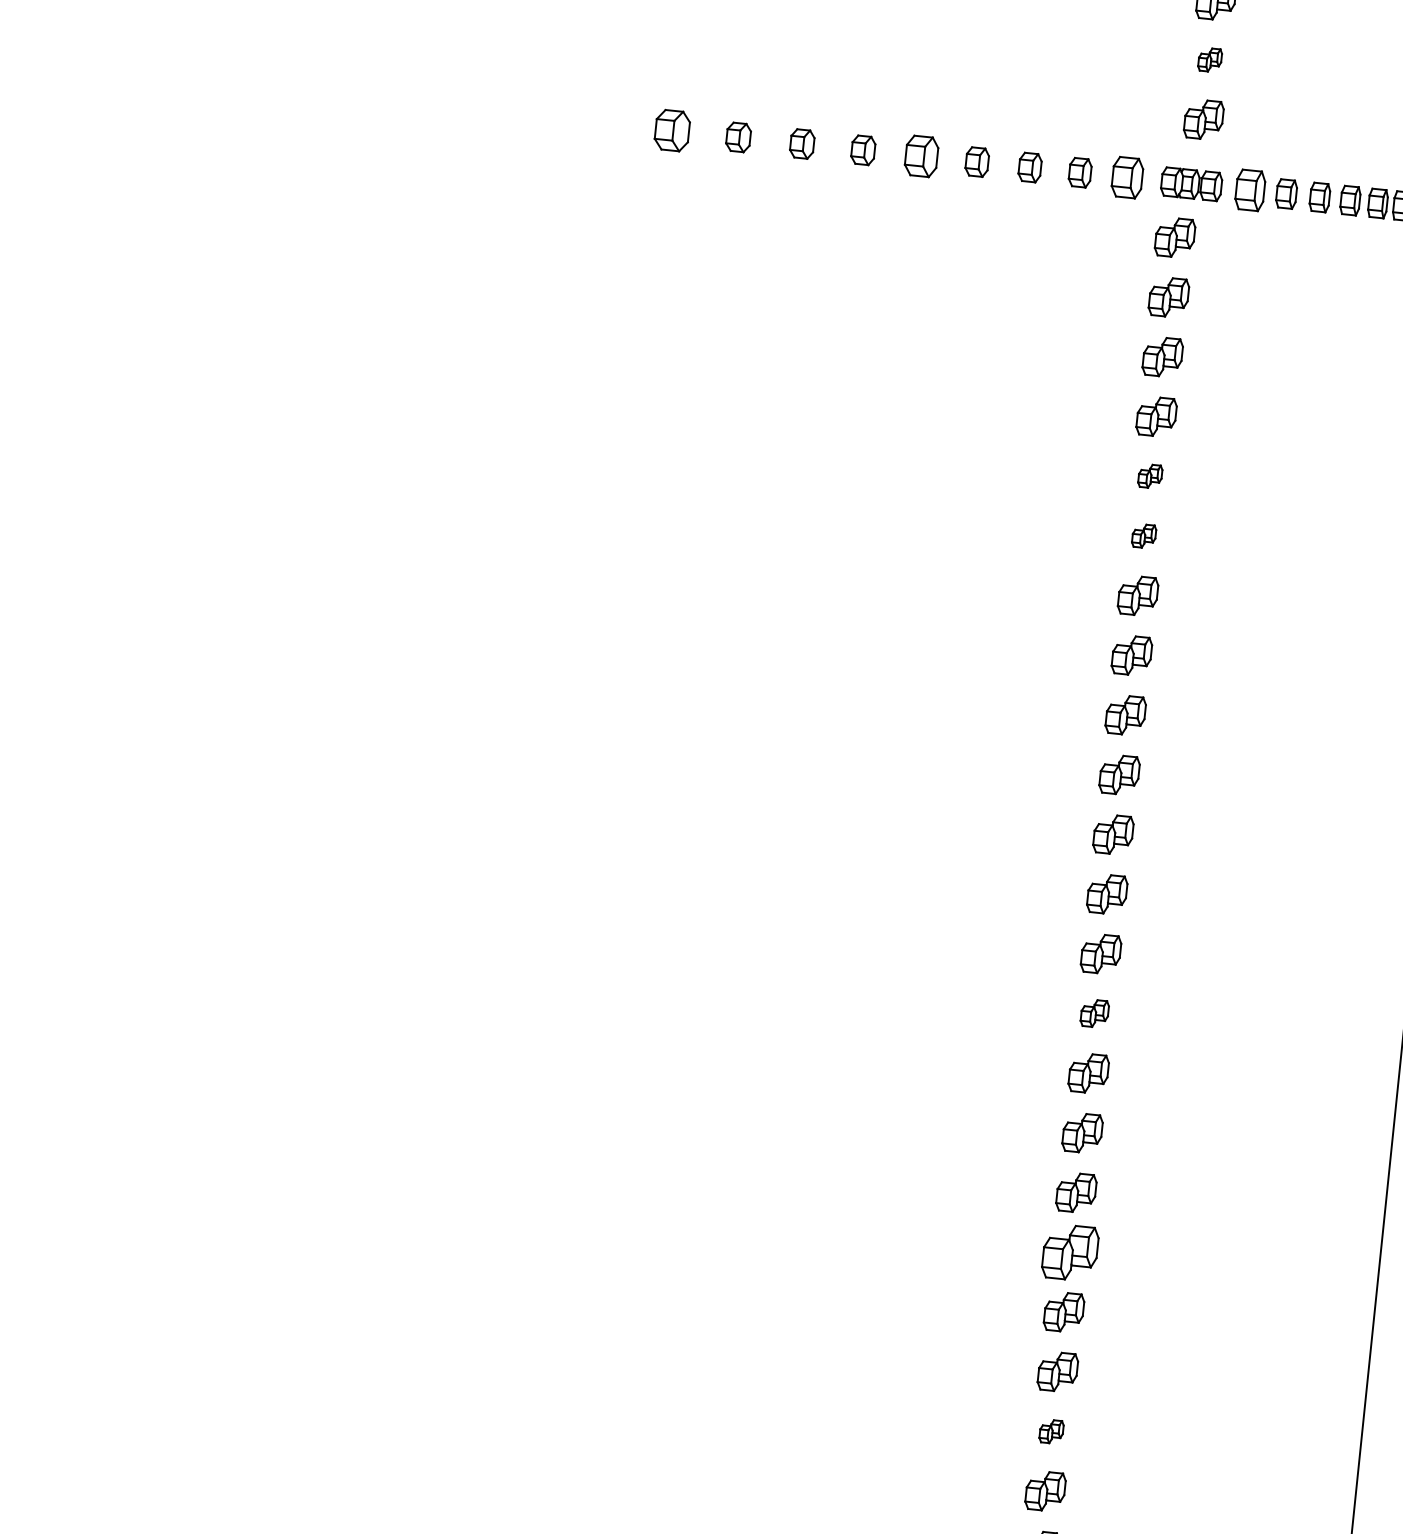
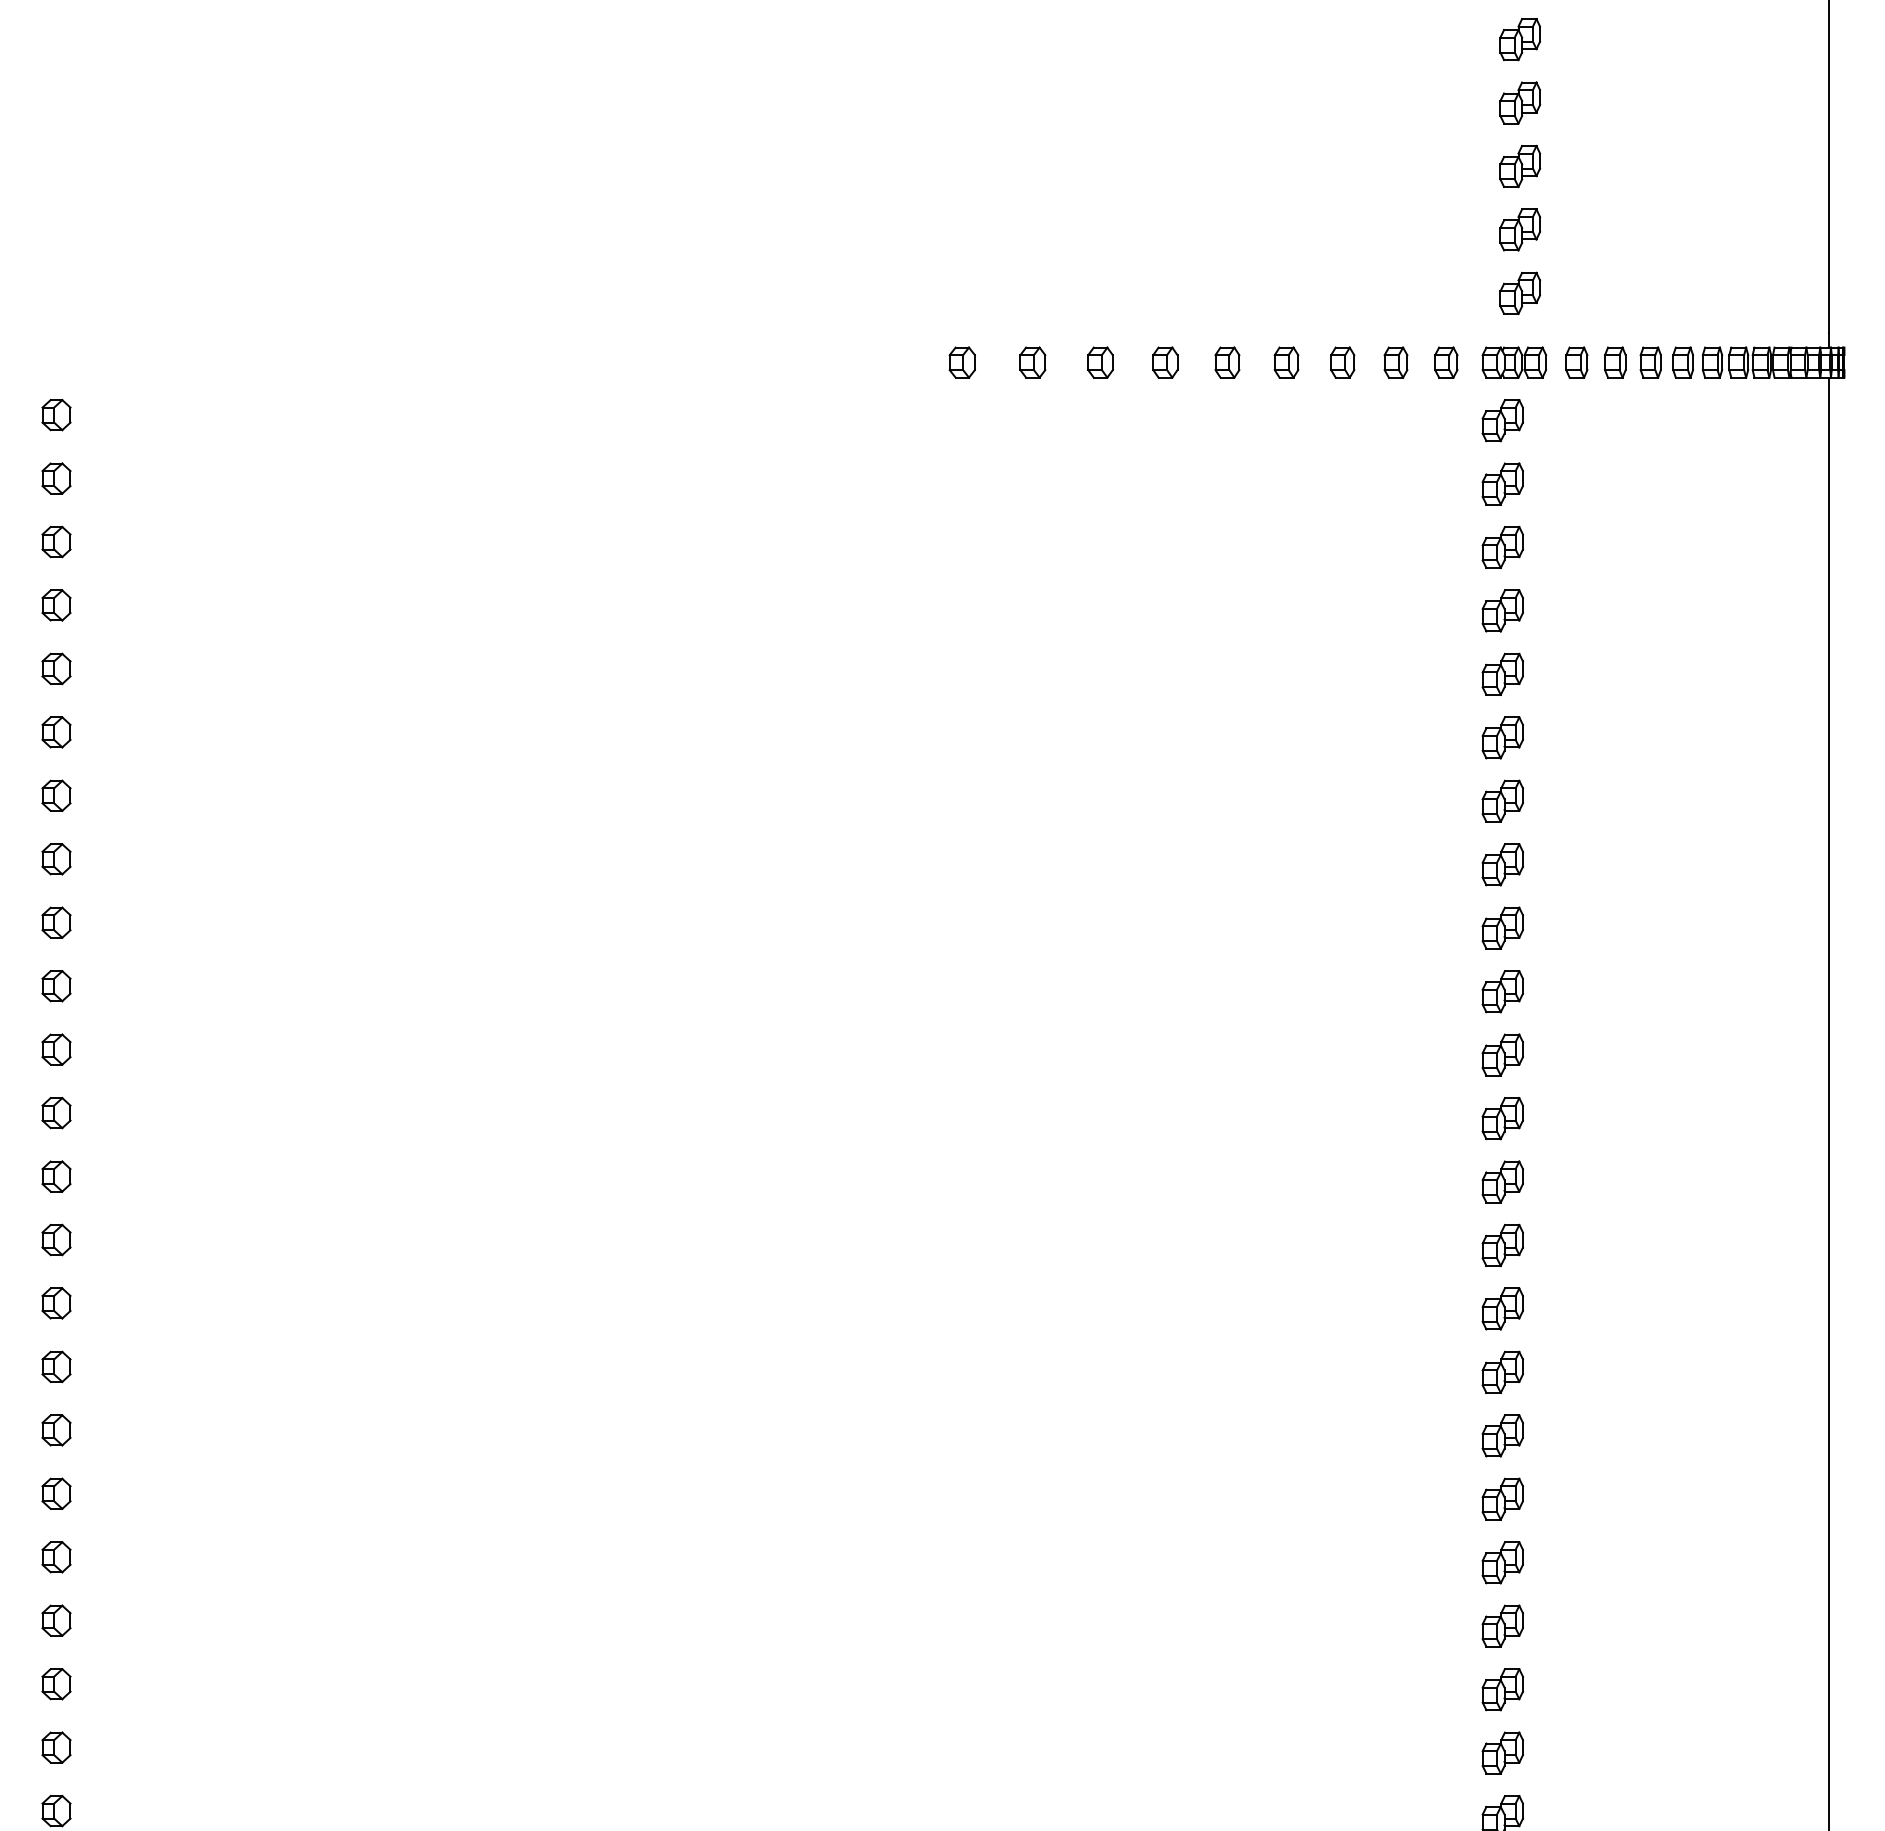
part: (1210, 59) -> (1520, 229), size x1.67
part: (671, 130) -> (961, 362), size x0.71
part: (921, 156) -> (1227, 362), size x0.71
part: (1127, 177) -> (1446, 362), size x0.71
part: (1250, 190) -> (1576, 362), size x0.71
part: (1150, 475) -> (1502, 673), size x1.67
part: (1143, 535) -> (1502, 737), size x1.67
part: (1094, 1012) -> (1502, 1244), size x1.43
part: (1069, 1251) -> (1502, 1498), size x0.71
part: (1051, 1431) -> (1502, 1689), size x1.67

